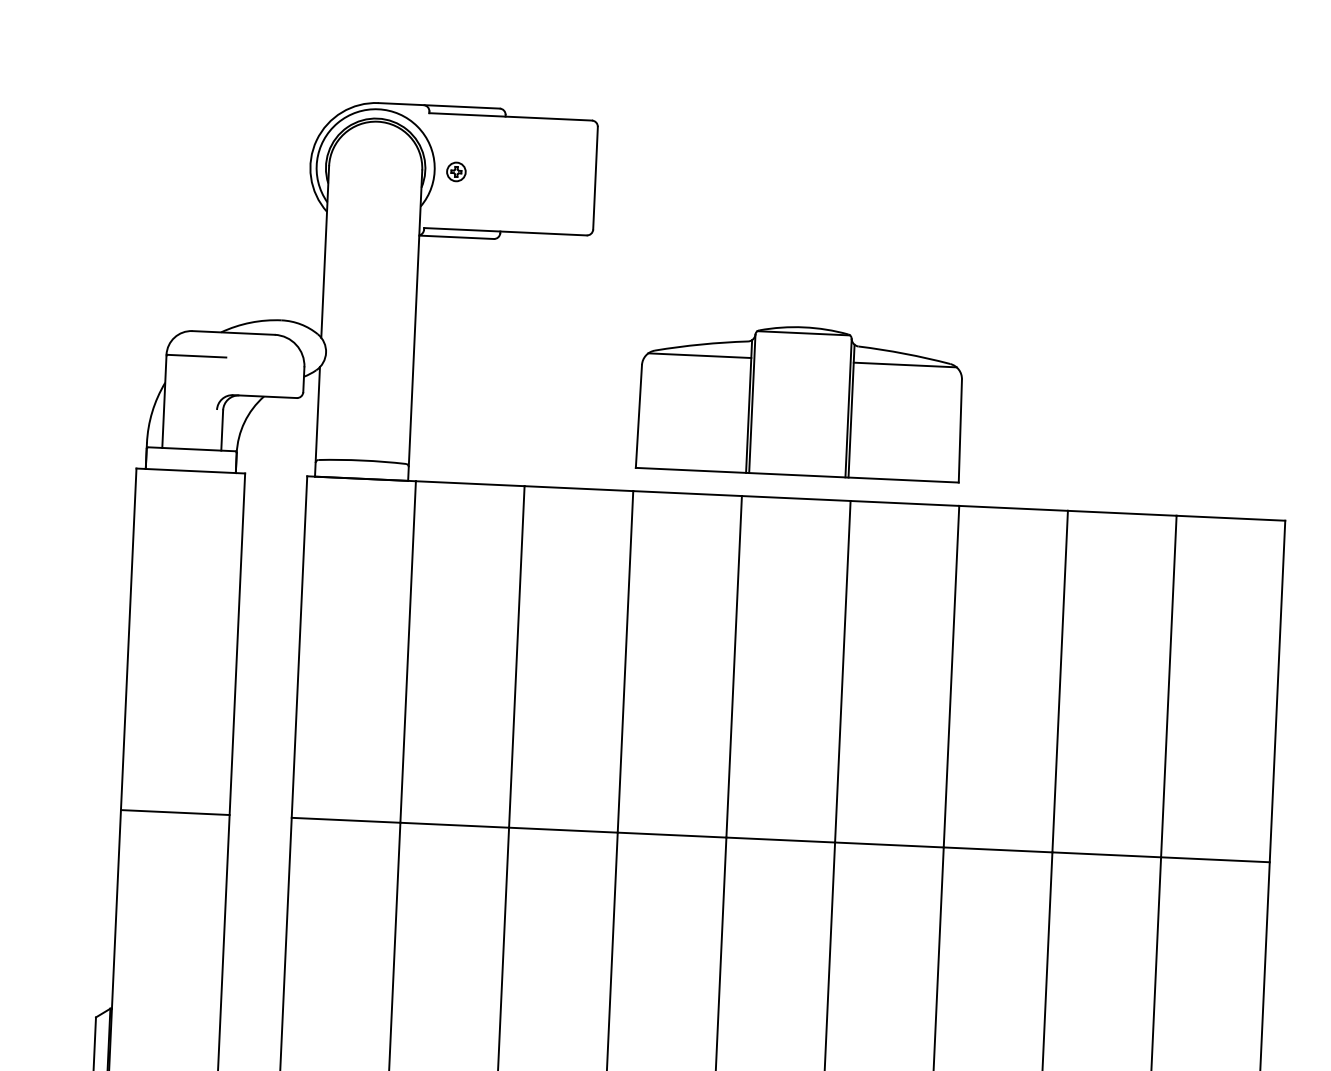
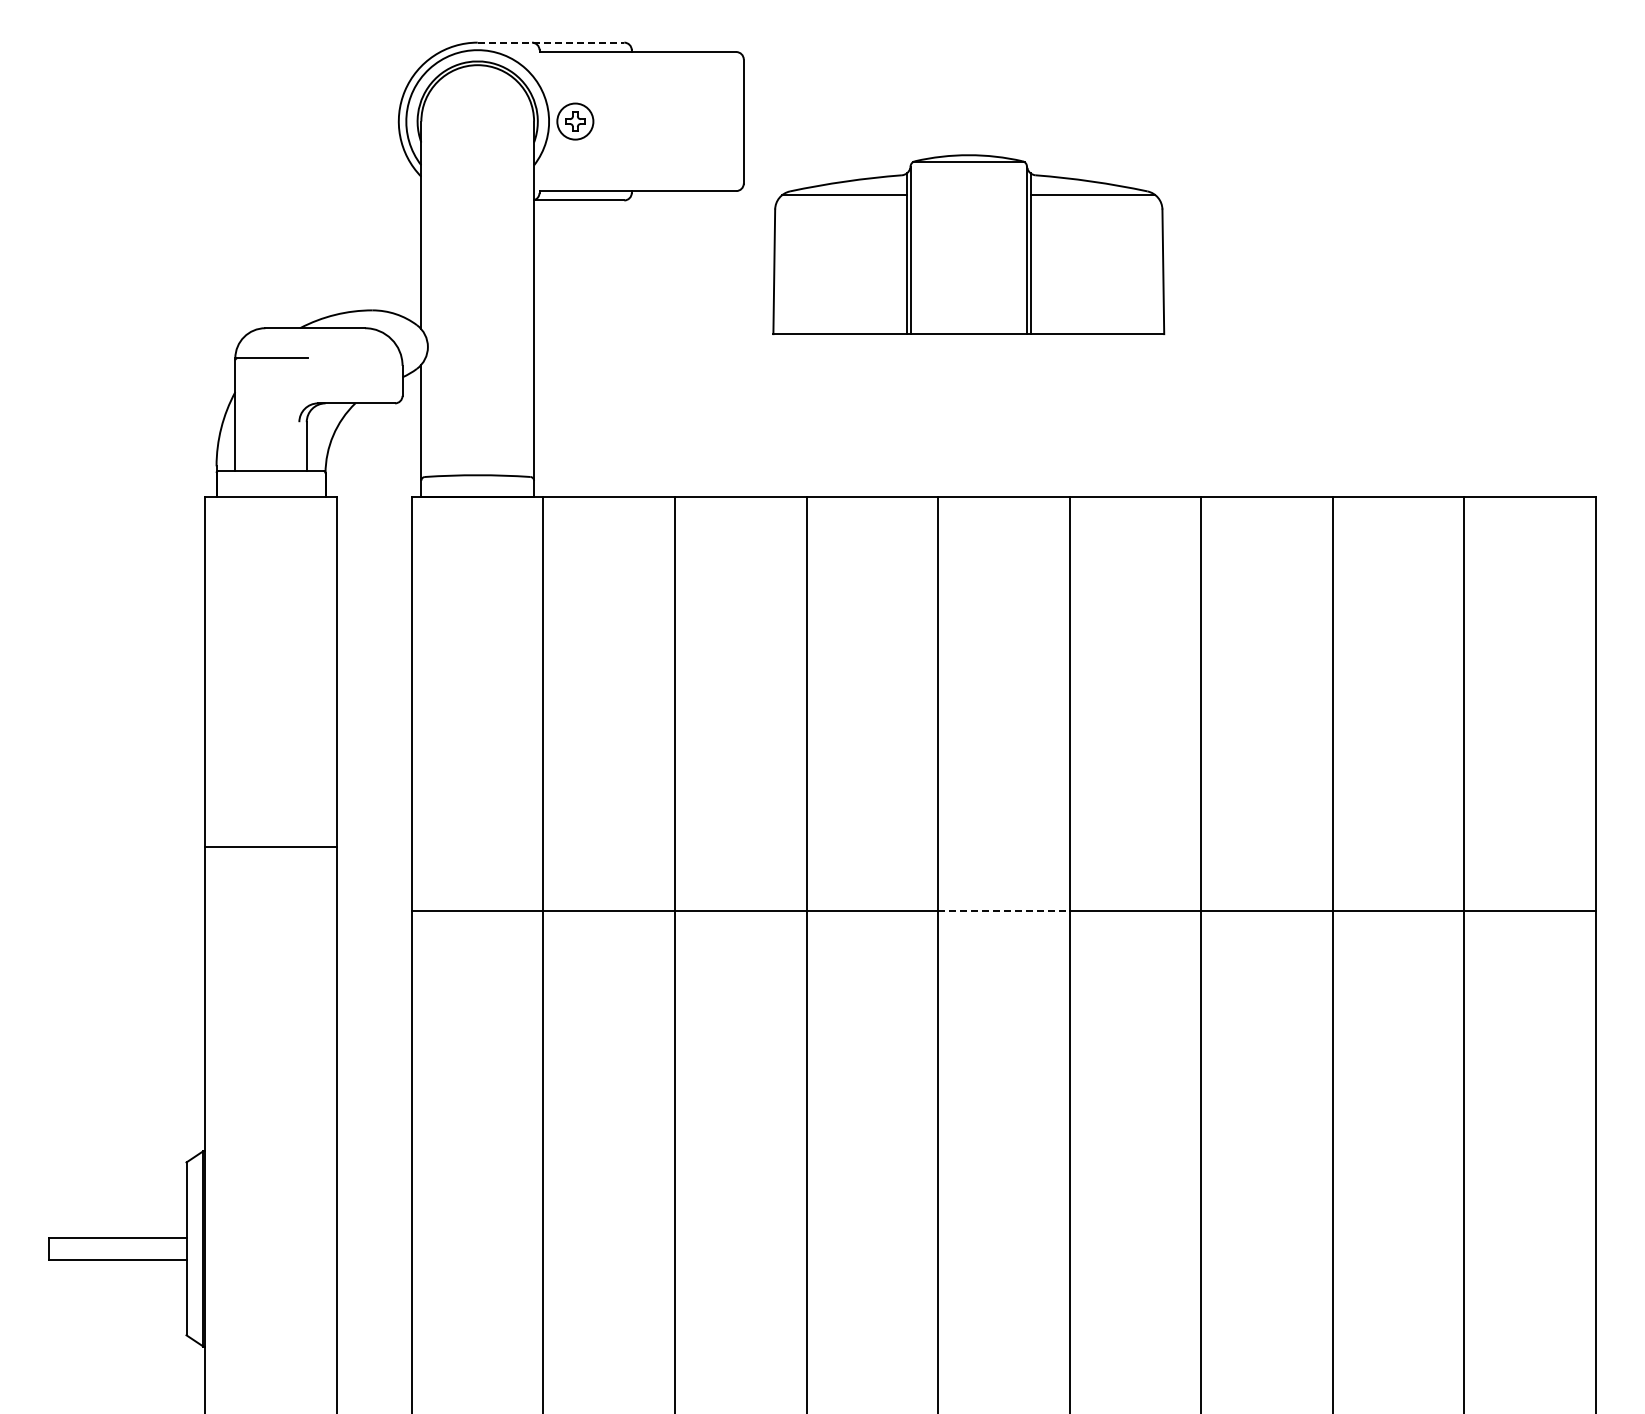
line: (439, 105) -> (551, 42), solid -> dashed
part: (456, 171) -> (575, 121), size x1.6
part: (800, 401) -> (968, 244), moved
line: (174, 812) -> (270, 846), moved
line: (780, 839) -> (1003, 910), solid -> dashed

